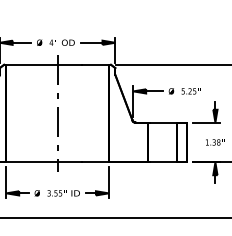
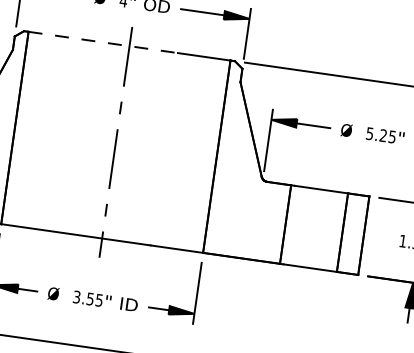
line: (44, 64) -> (103, 41), solid -> dashed

